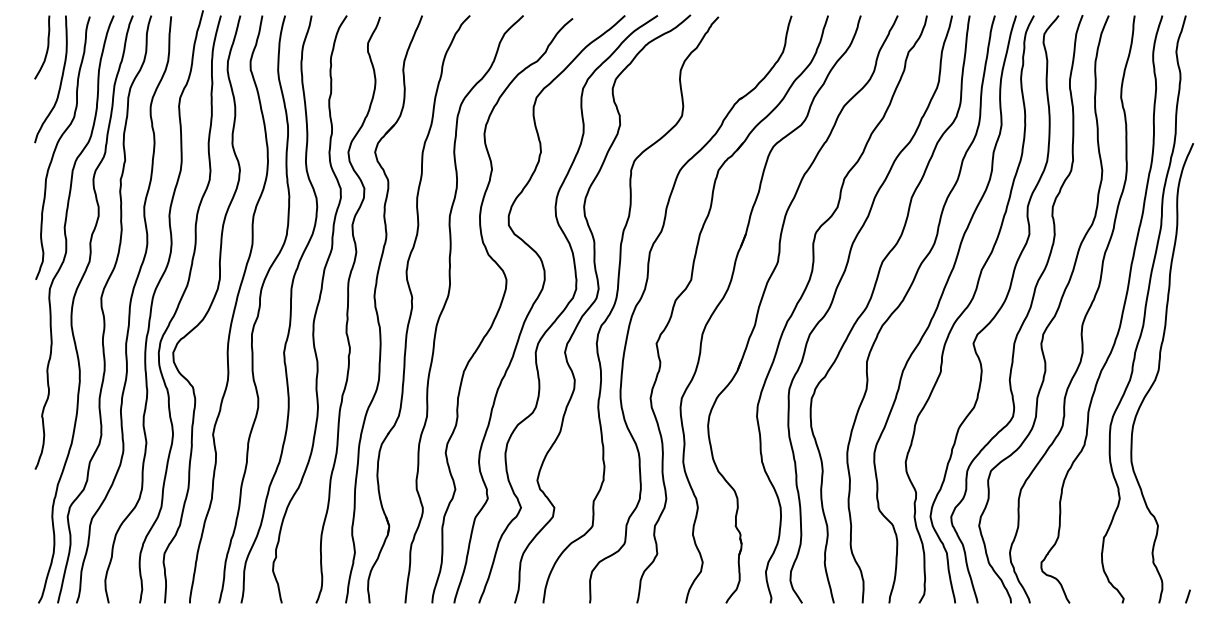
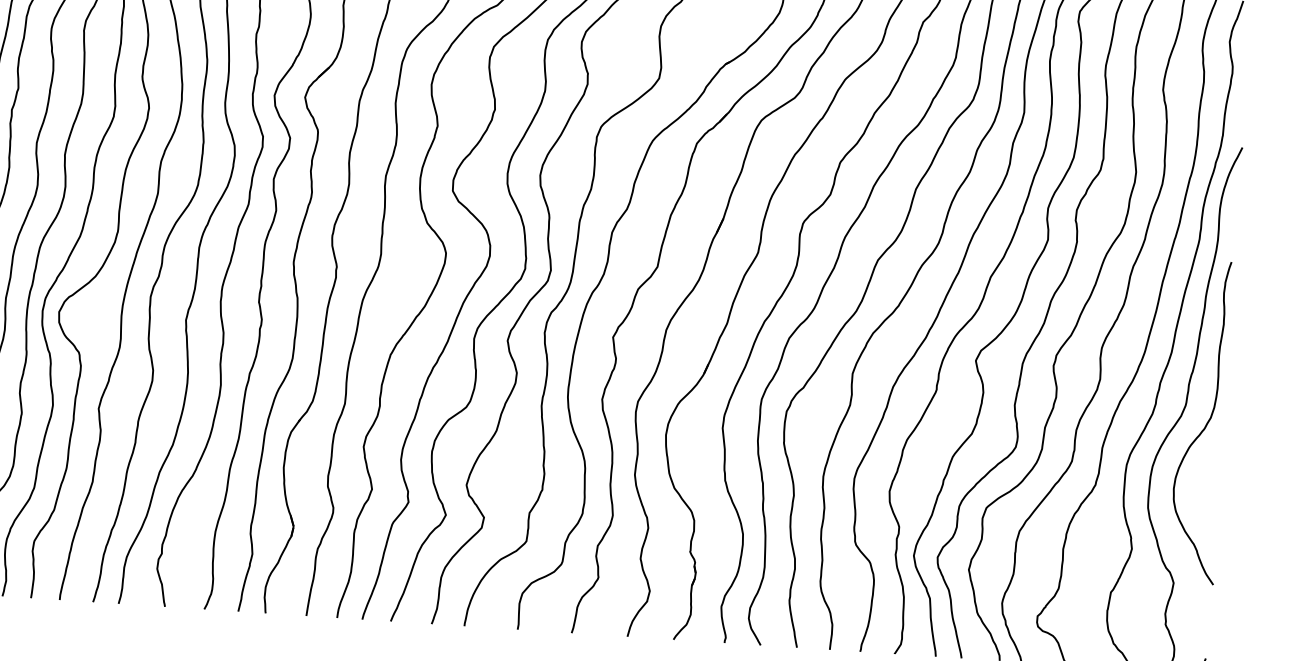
curve: (1176, 386) -> (1205, 424), added

